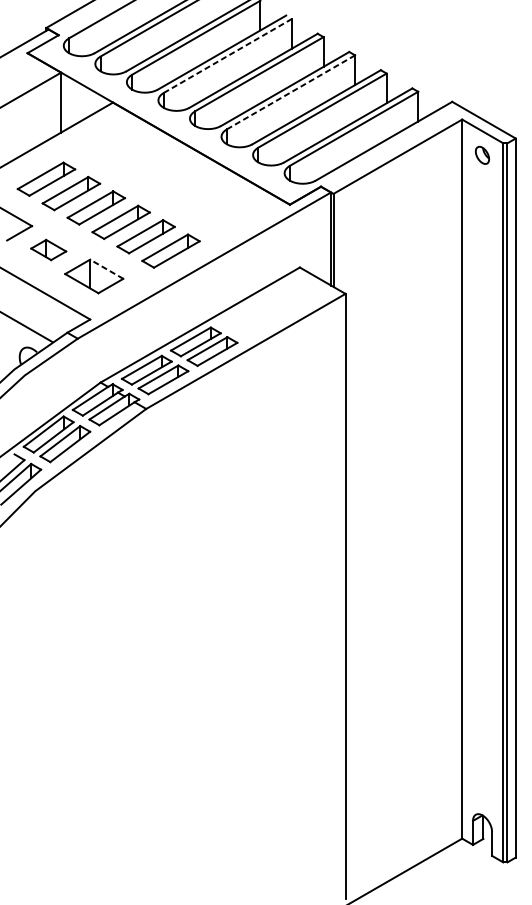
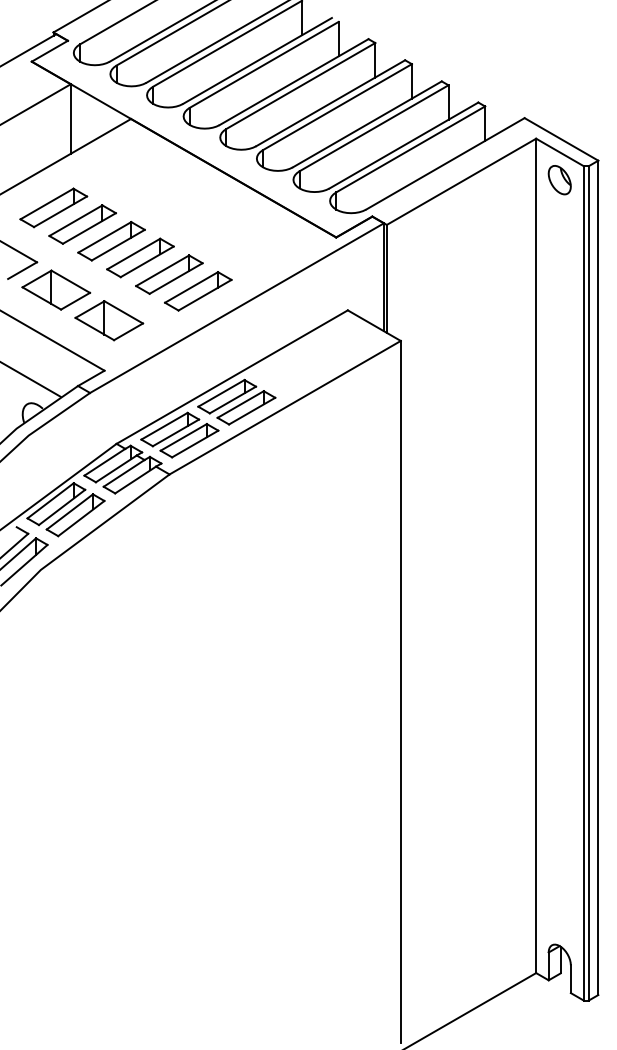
line: (228, 55) -> (264, 64), dashed -> solid
line: (290, 92) -> (337, 107), dashed -> solid
part: (482, 155) -> (559, 180), size x1.43
part: (48, 249) -> (56, 289), size x1.67
line: (106, 269) -> (123, 312), dashed -> solid

